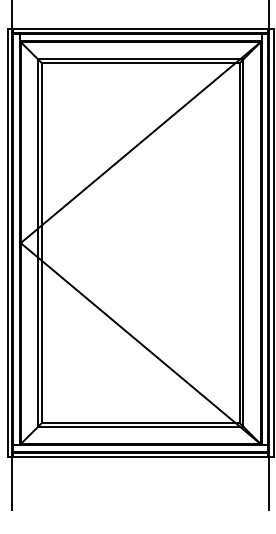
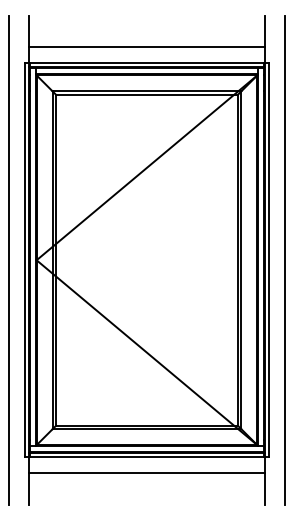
line: (140, 11) -> (146, 47), added
line: (140, 474) -> (146, 473), added

